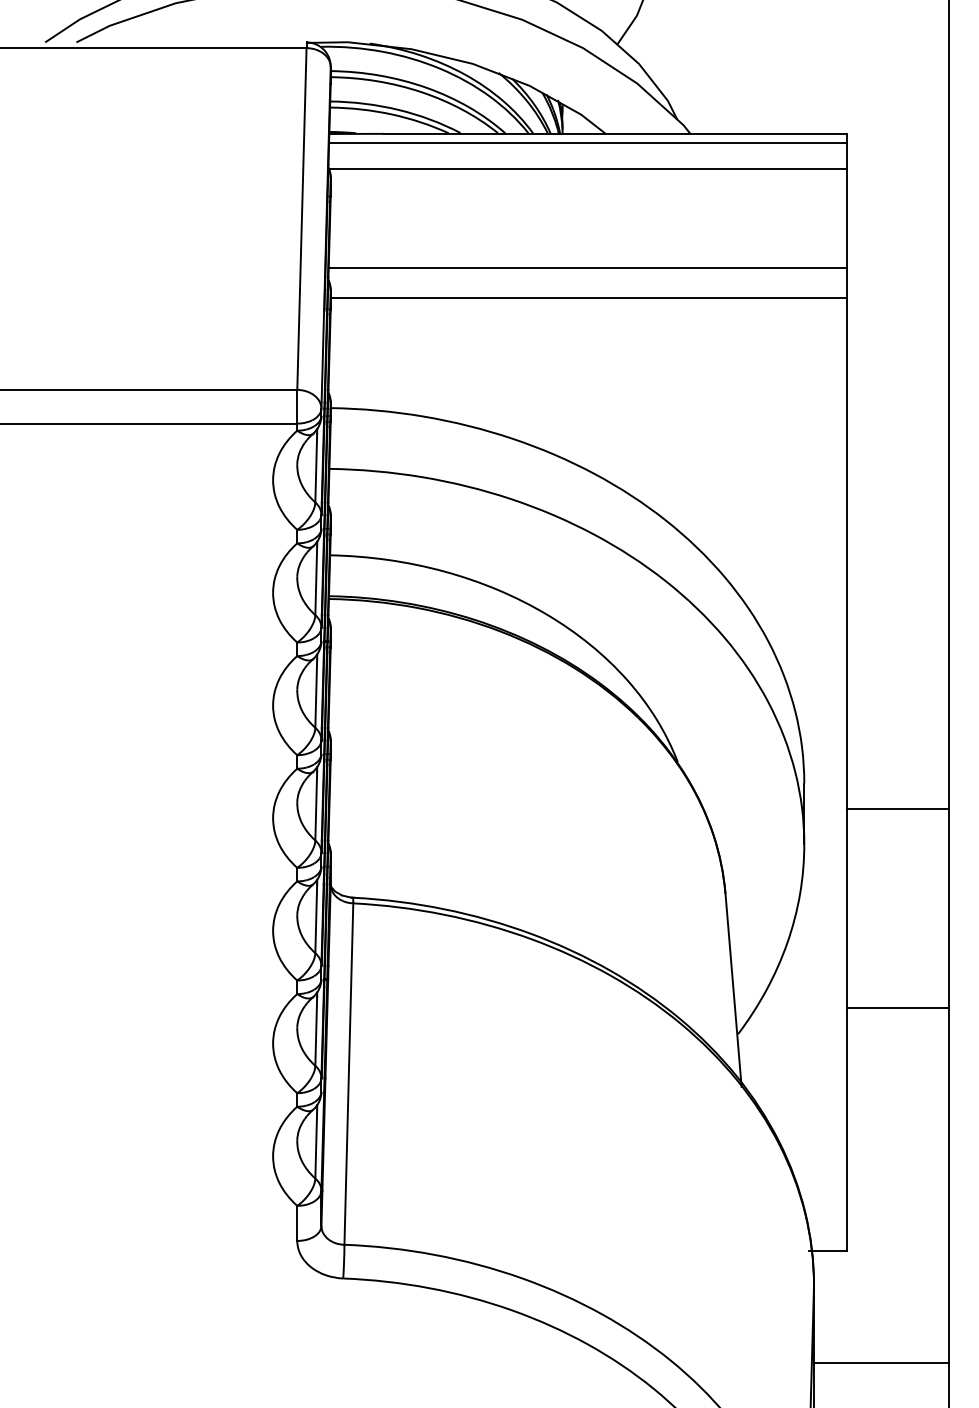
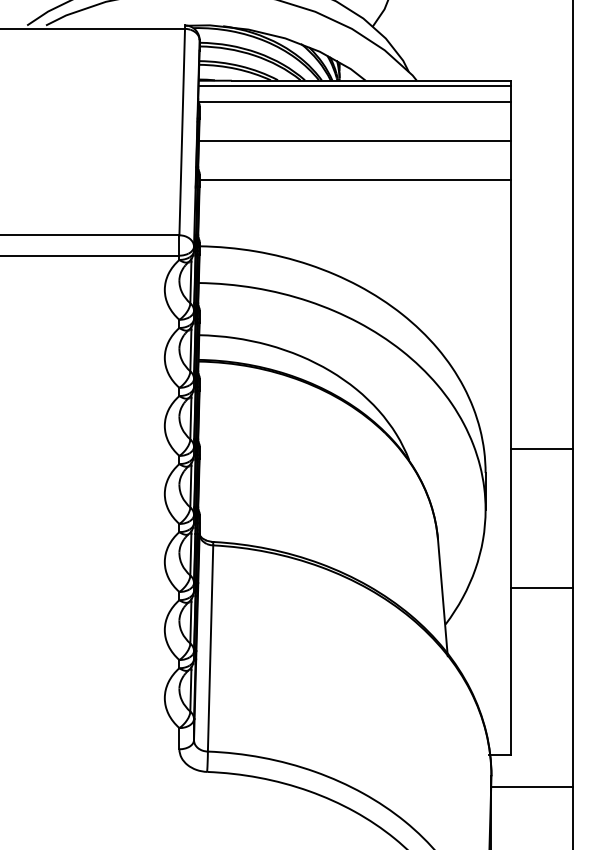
line: (588, 267) -> (355, 140), moved
line: (898, 809) -> (542, 449), moved
line: (898, 1007) -> (542, 587), moved
line: (881, 1362) -> (532, 786), moved

